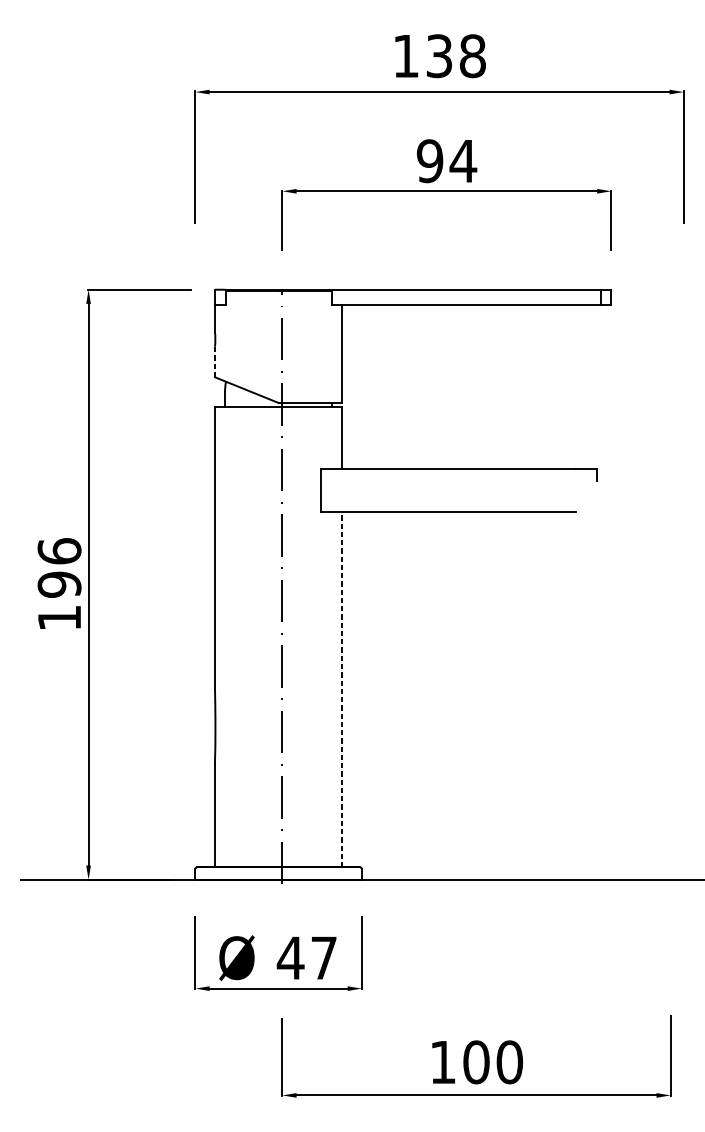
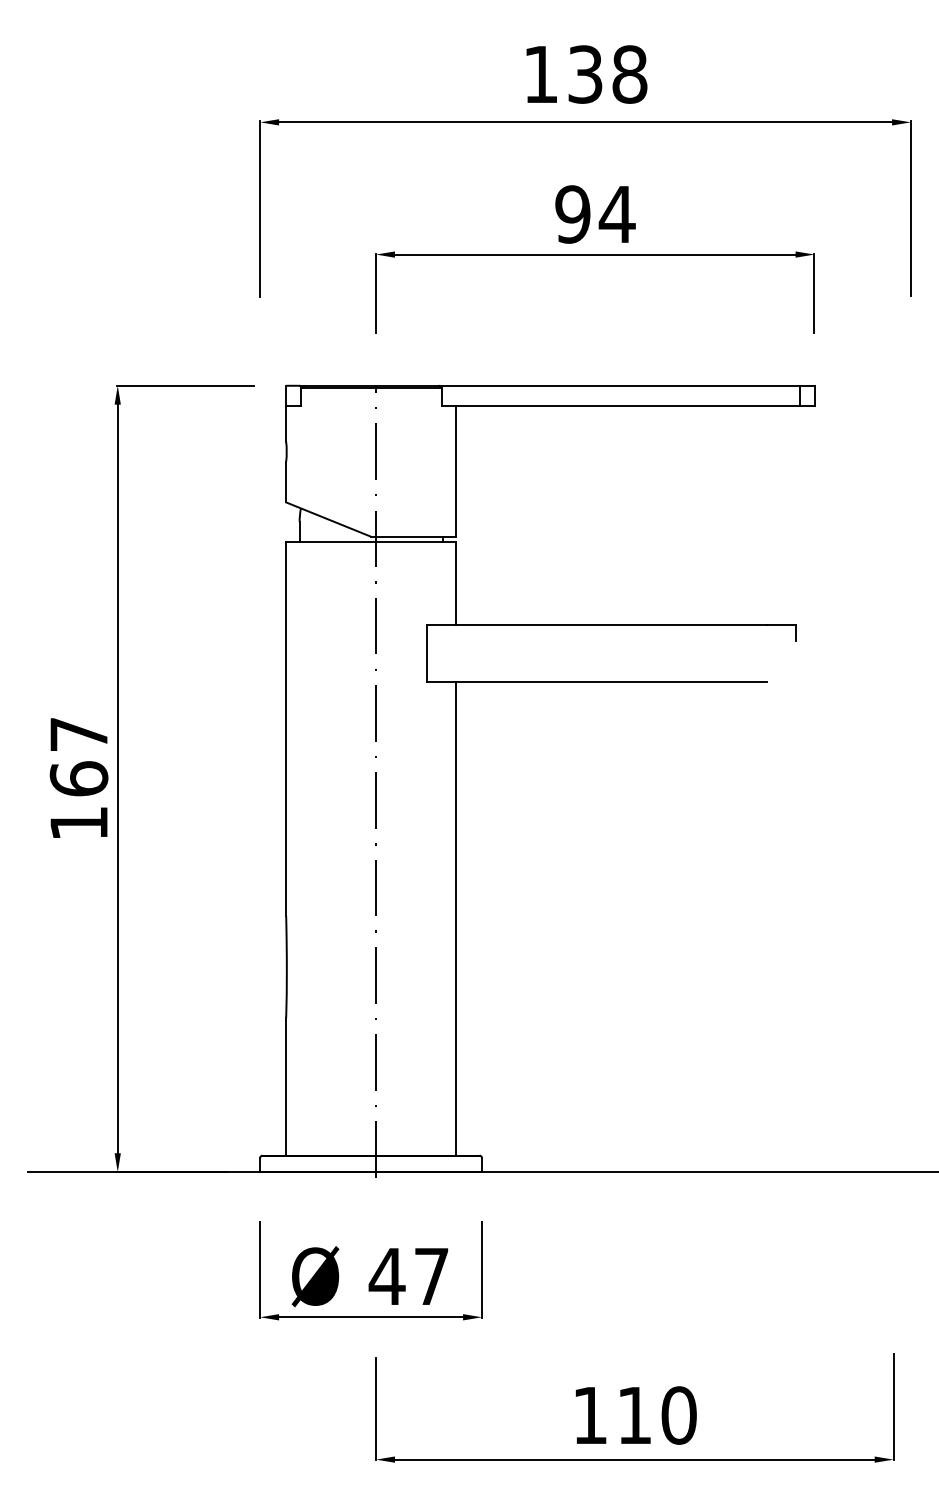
line: (215, 361) -> (286, 481), dashed -> solid
text: (59, 567) -> (78, 756), 196 -> 167
line: (342, 689) -> (456, 918), dashed -> solid
text: (476, 1062) -> (634, 1415), 100 -> 110

